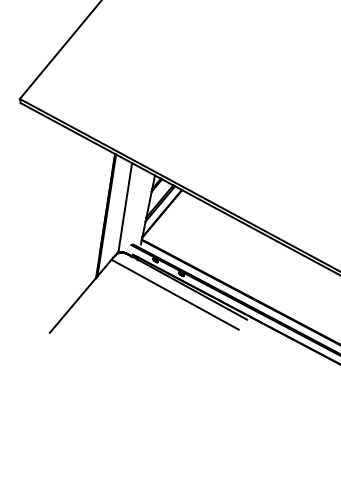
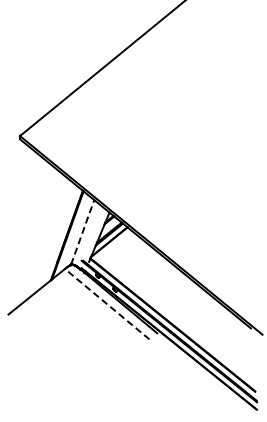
line: (124, 206) -> (82, 231), solid -> dashed
line: (173, 293) -> (106, 303), solid -> dashed

